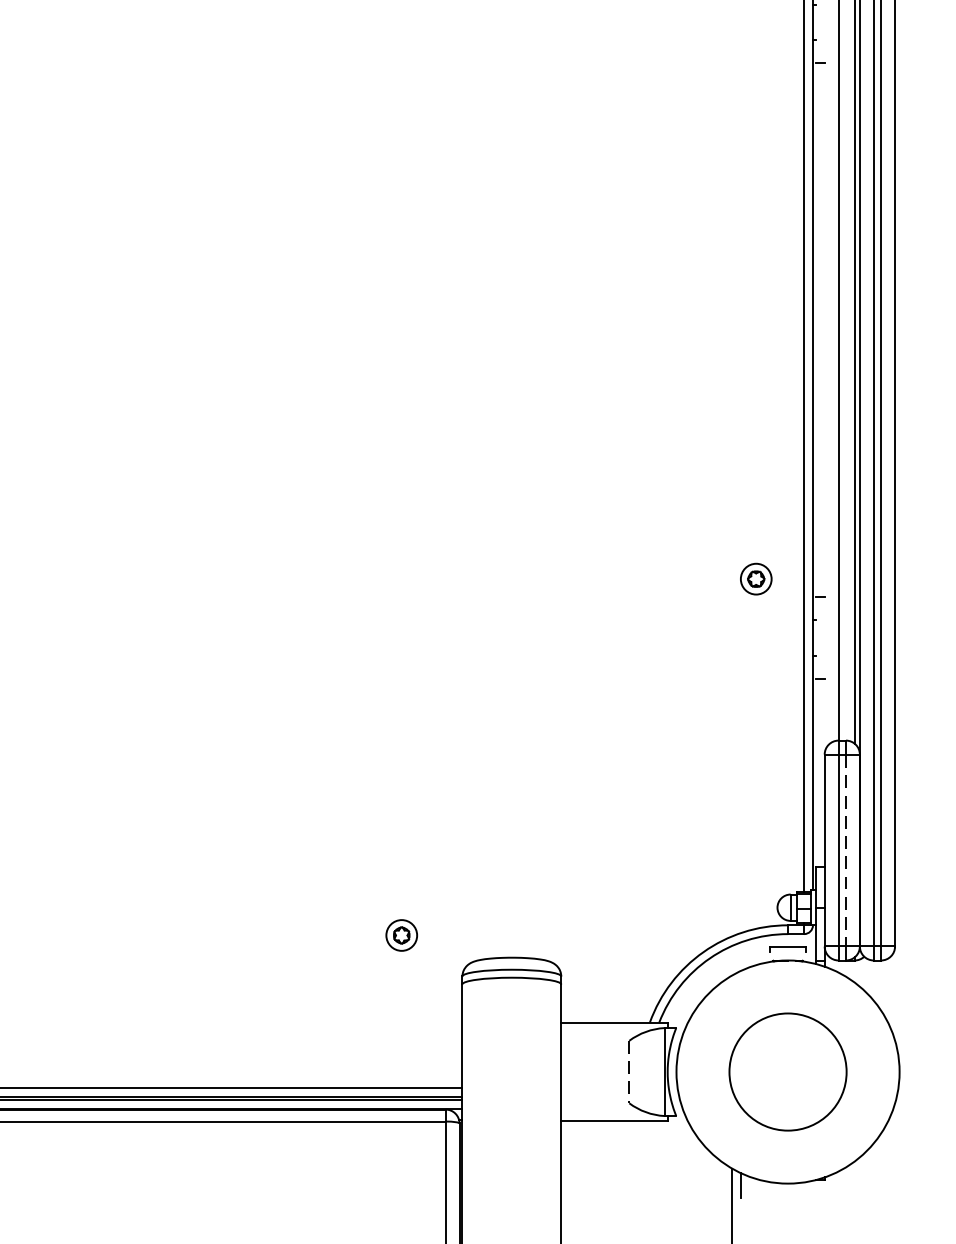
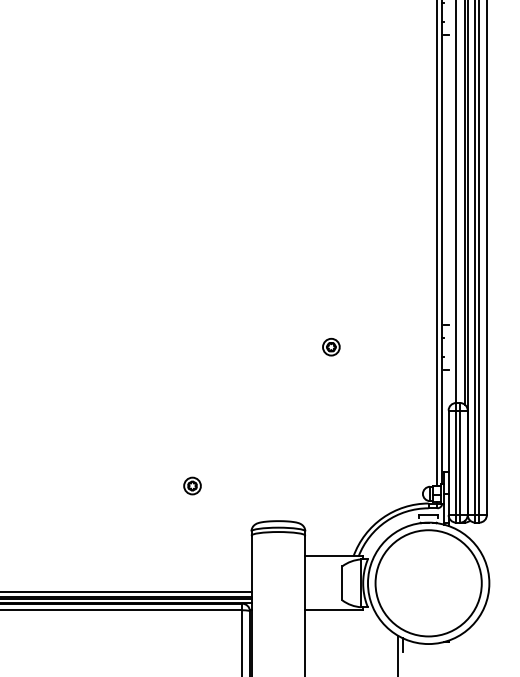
part: (756, 577) -> (331, 346), moved
line: (846, 849) -> (460, 462), dashed -> solid
part: (401, 934) -> (192, 485), moved
line: (629, 1072) -> (342, 583), dashed -> solid
circle: (787, 1072) -> (428, 583), size x1.67

